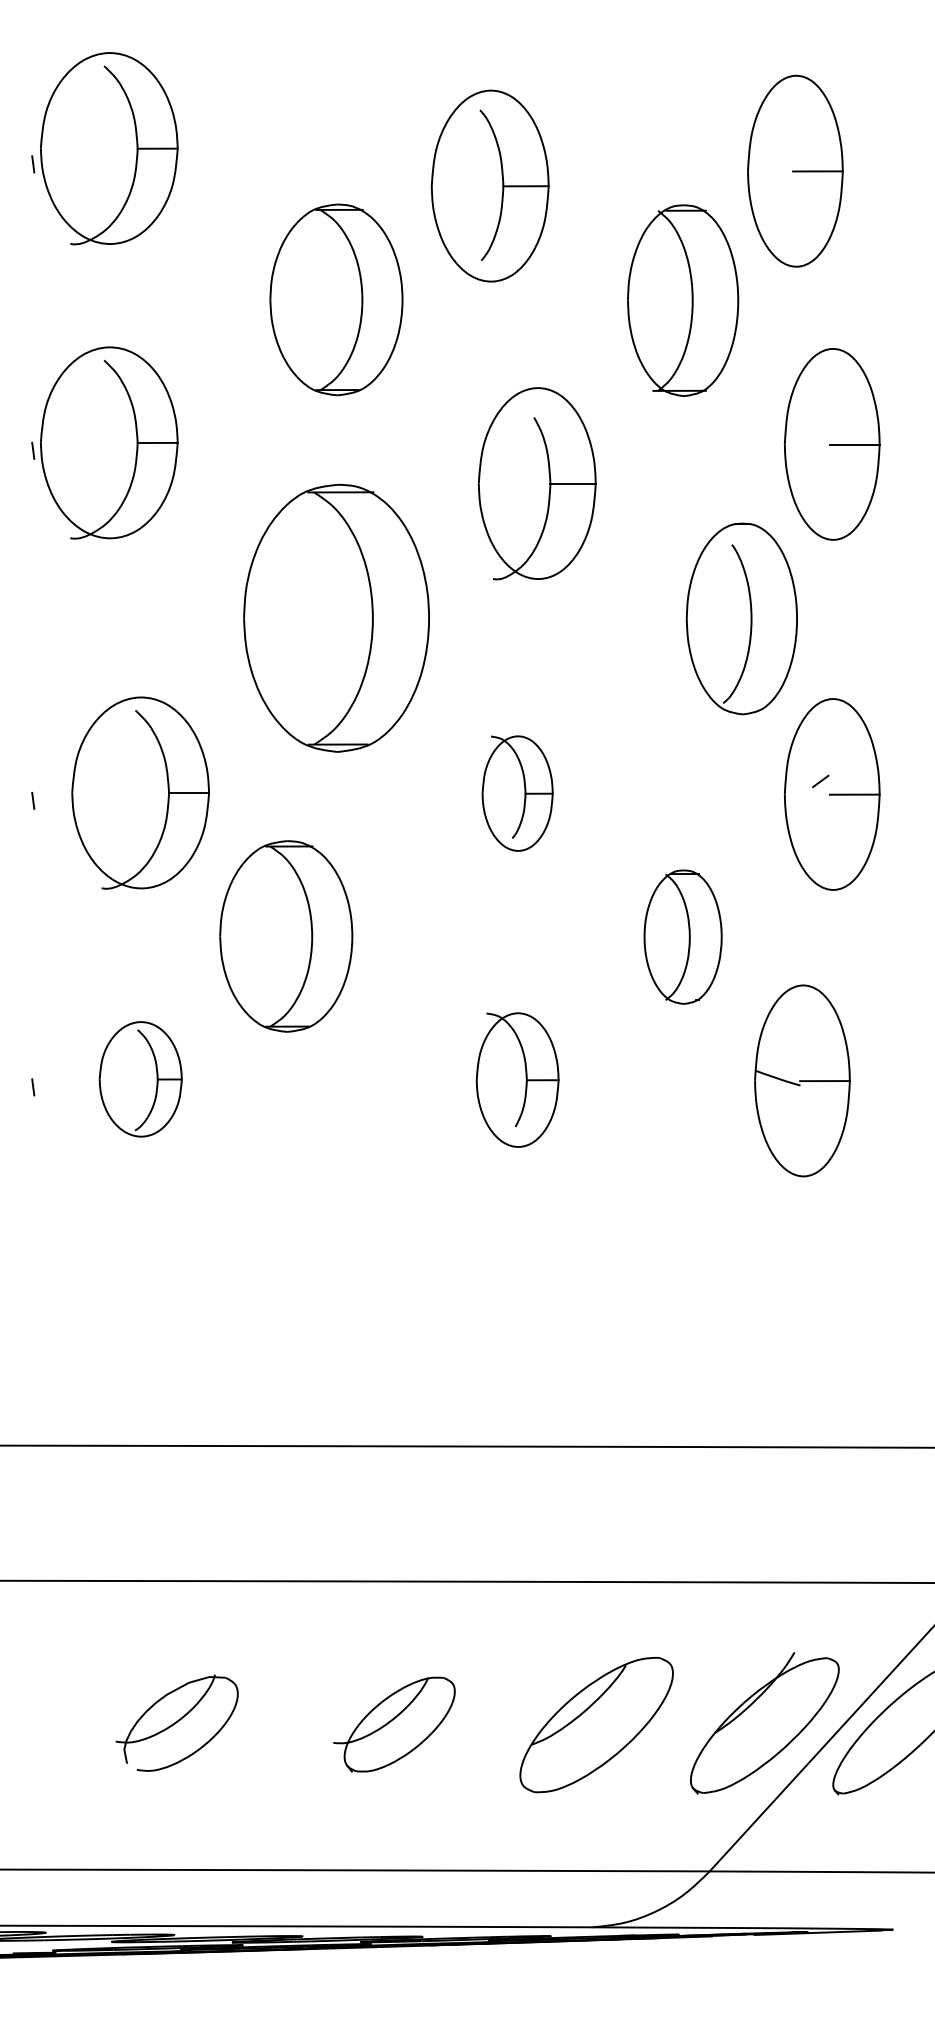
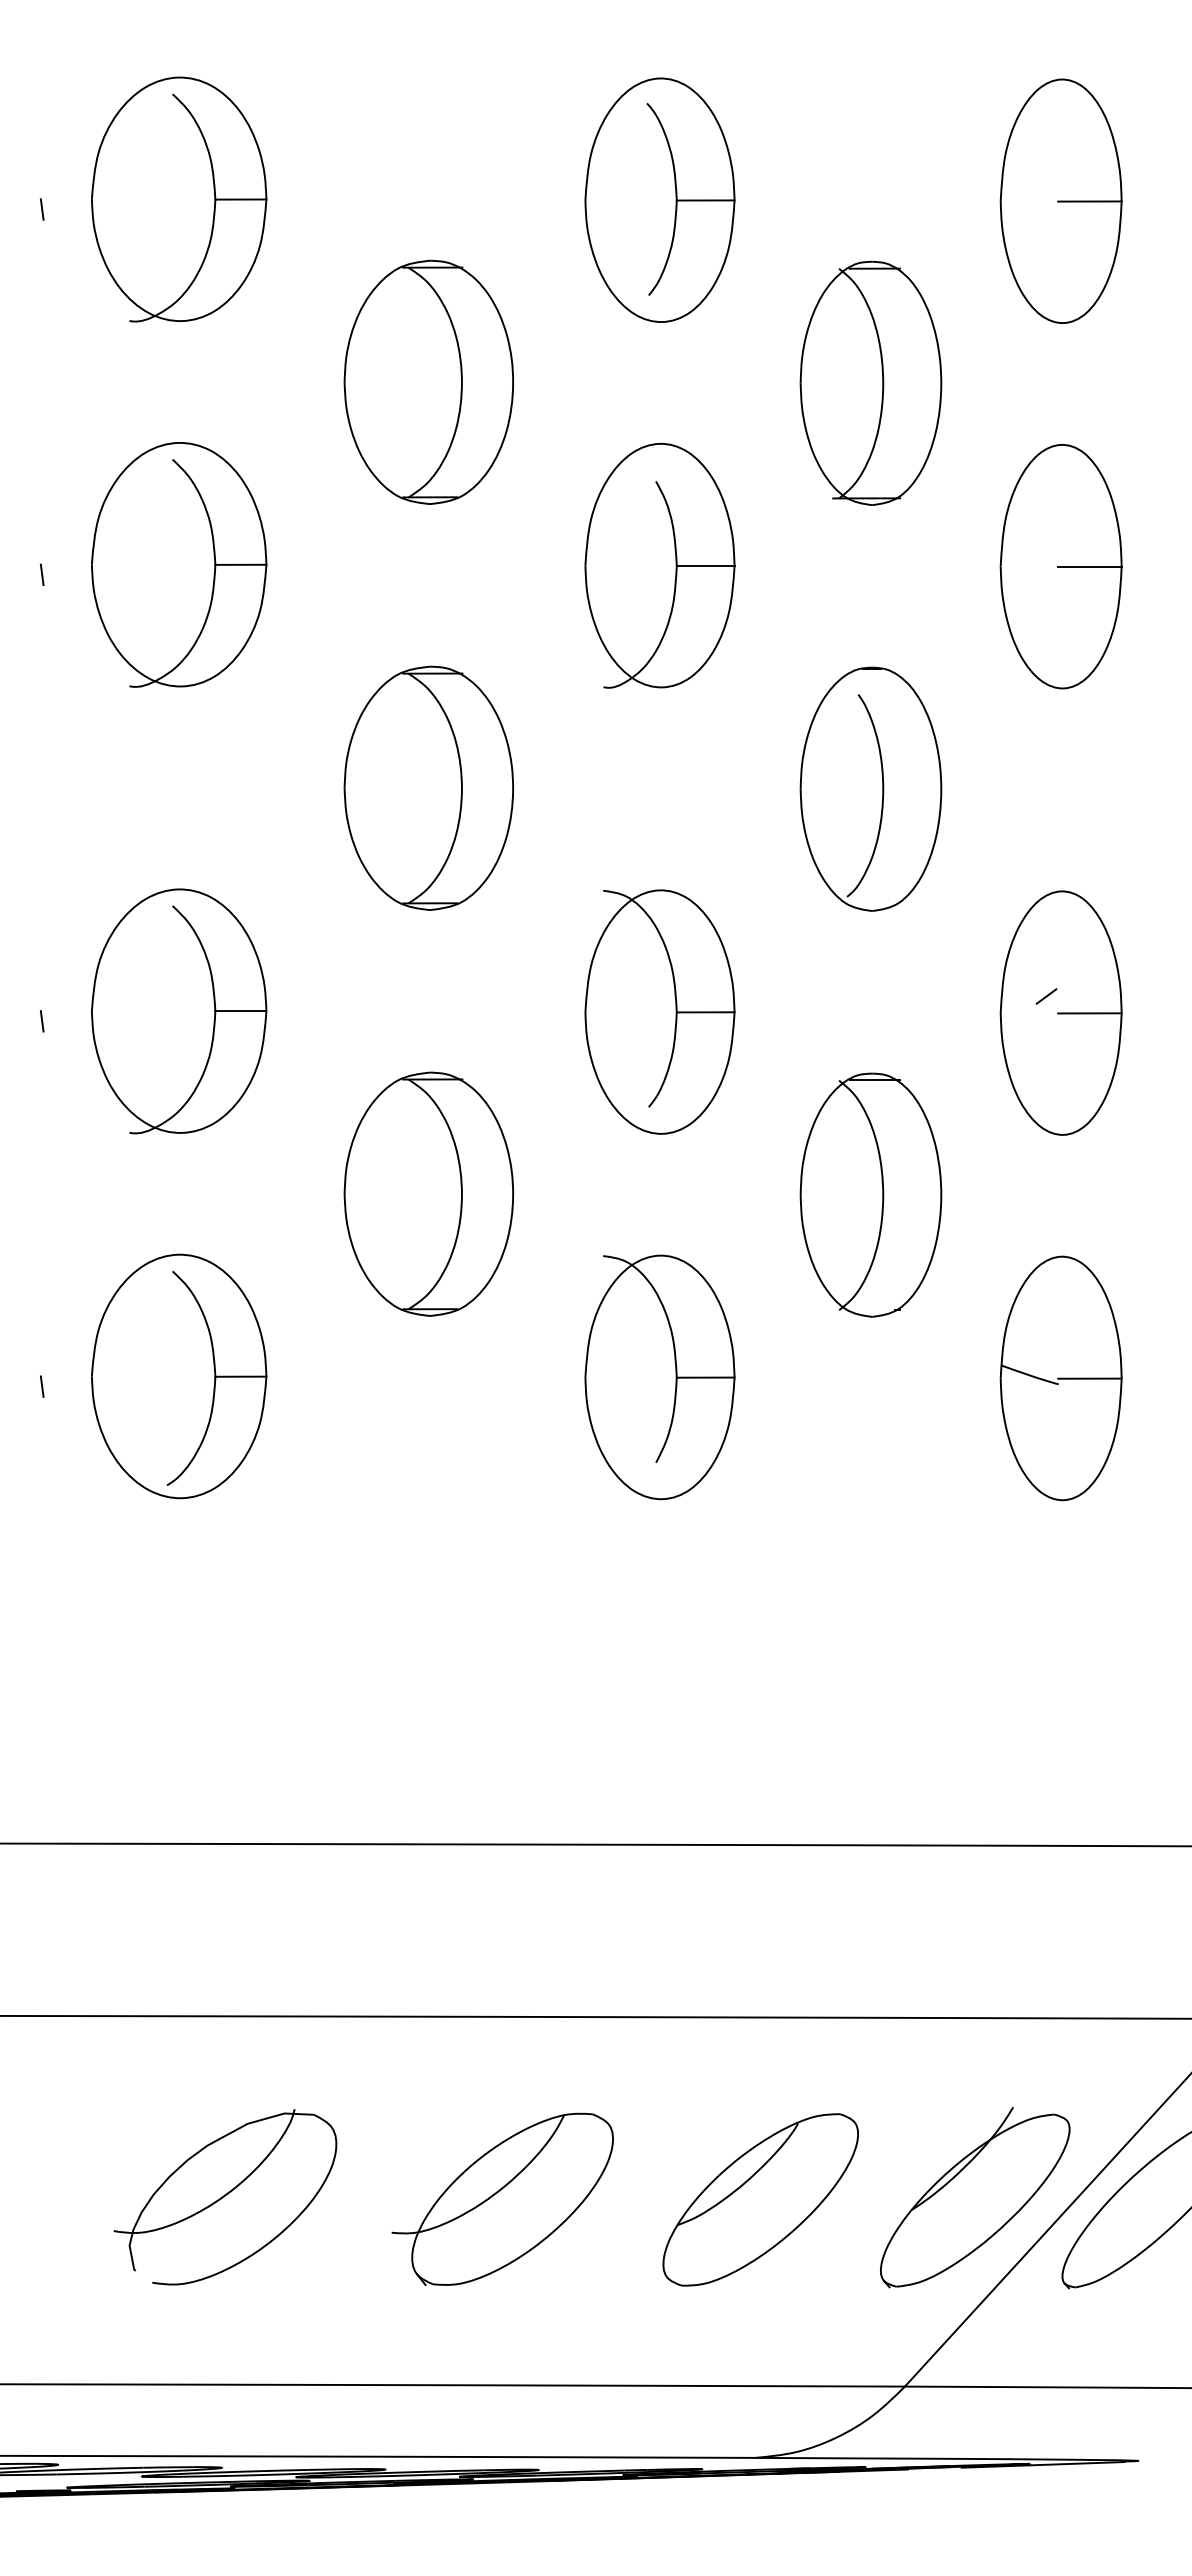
part: (109, 148) -> (179, 199), moved
part: (794, 170) -> (1060, 200), moved
part: (489, 185) -> (659, 199), moved
part: (109, 442) -> (179, 564), moved
part: (536, 483) -> (659, 565), moved
part: (336, 617) -> (428, 787), size x0.71
part: (741, 618) -> (870, 788), moved
part: (517, 793) -> (659, 1011), size x1.67
part: (285, 935) -> (428, 1193), moved
part: (682, 936) -> (870, 1194), size x1.43
part: (140, 1079) -> (179, 1376), size x1.67
part: (517, 1080) -> (659, 1377), size x1.43
part: (801, 1080) -> (1060, 1378), moved
part: (176, 1723) -> (225, 2197), size x1.43
part: (394, 1724) -> (502, 2199), size x1.43

